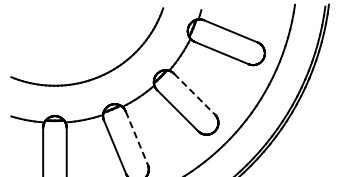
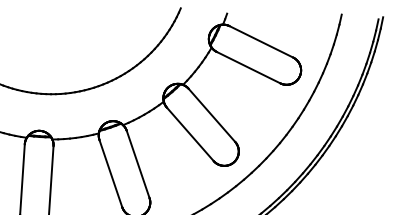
line: (194, 94) -> (211, 115), dashed -> solid
line: (136, 138) -> (137, 164), dashed -> solid

